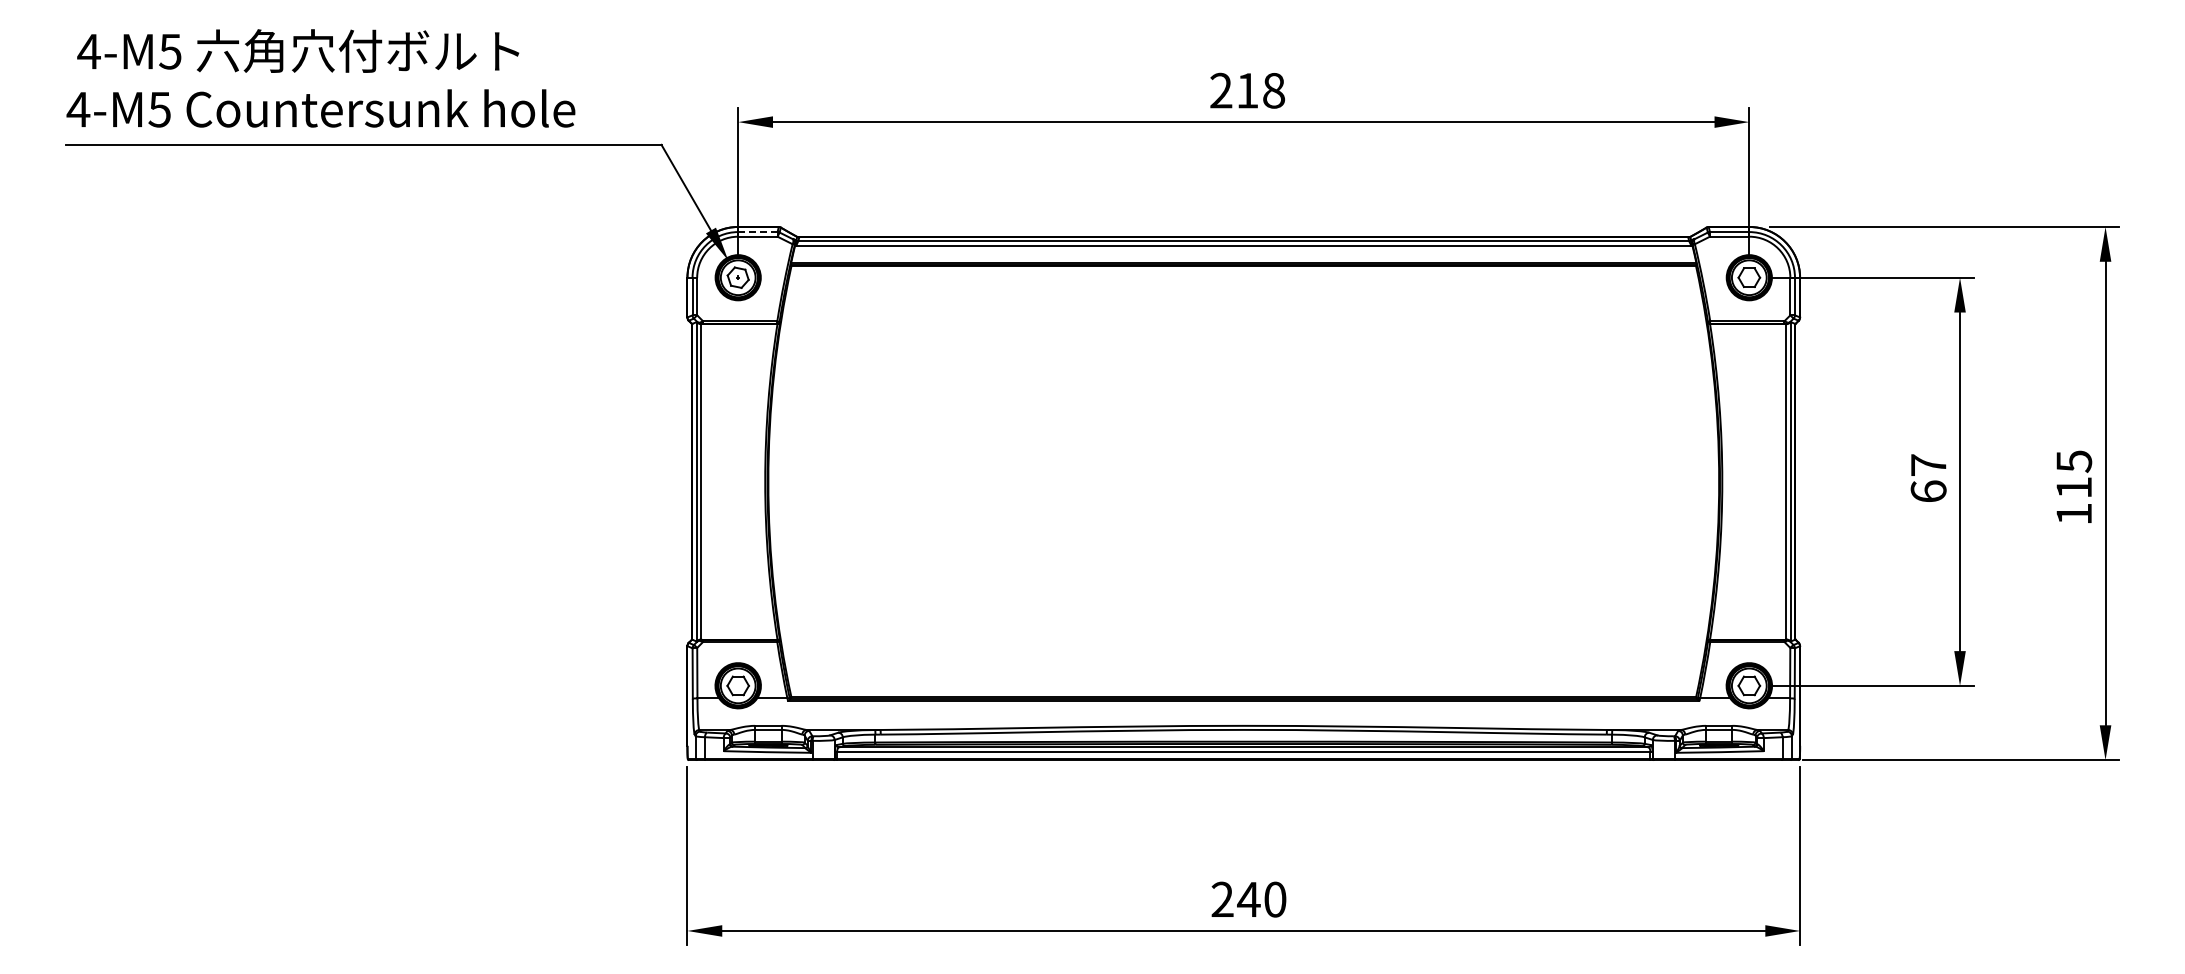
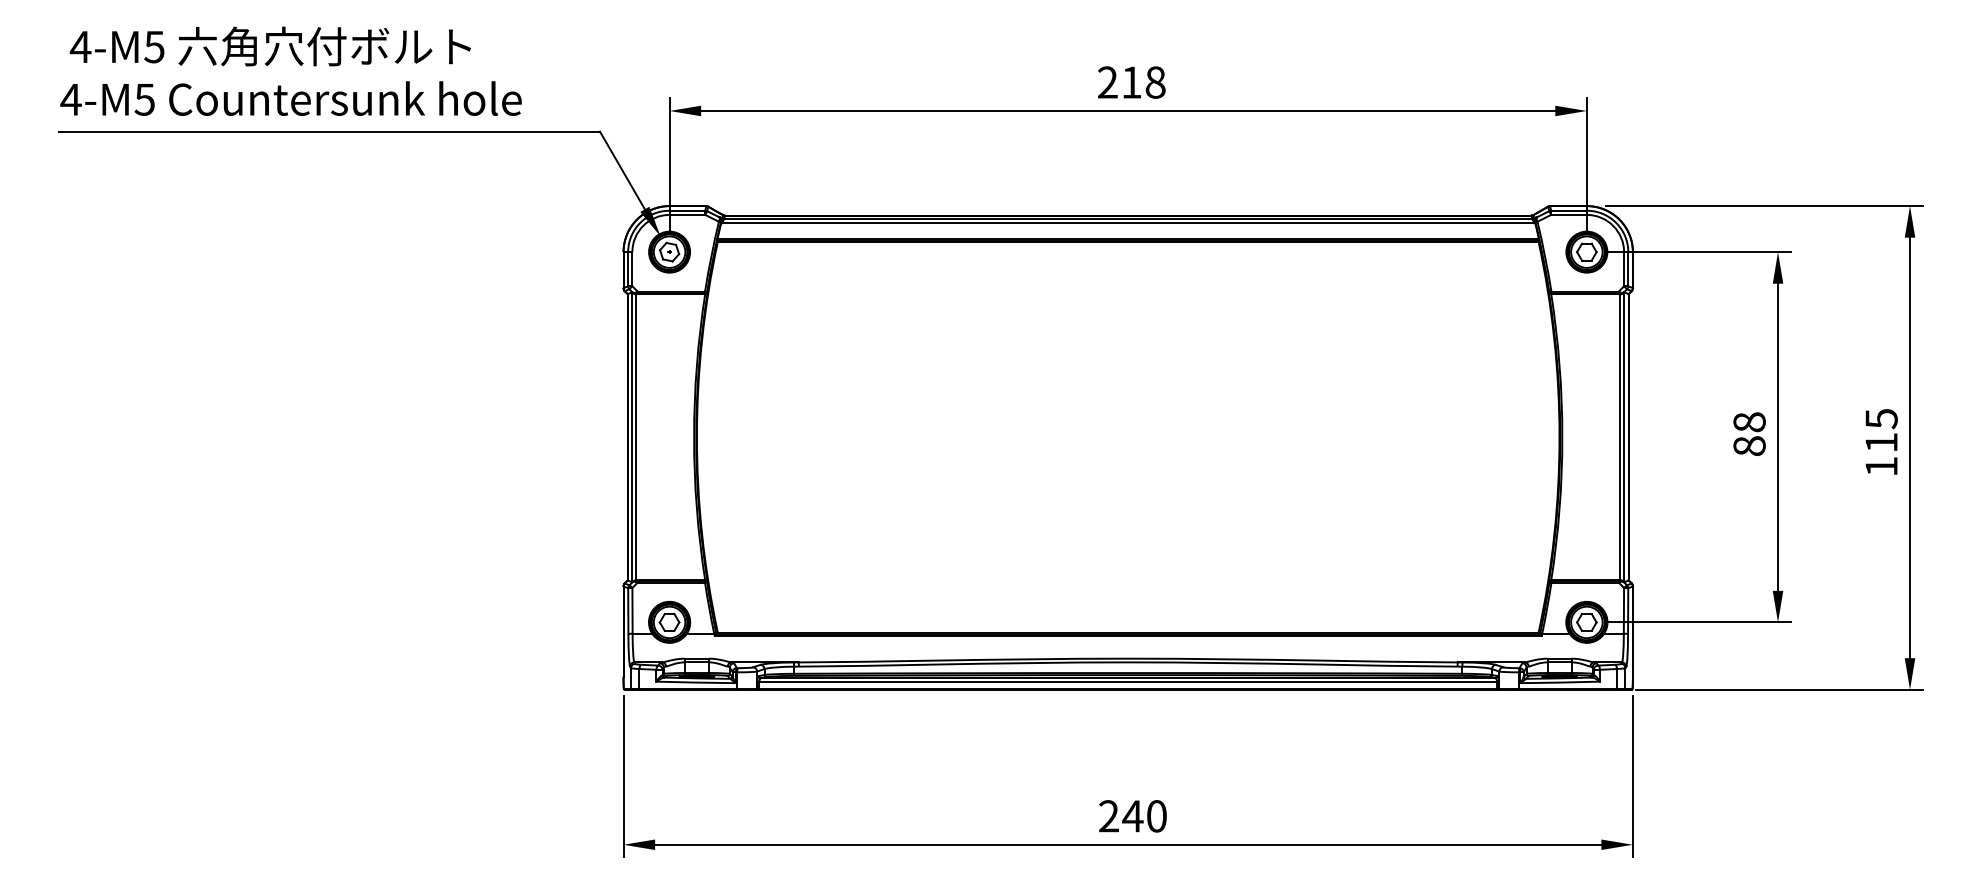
line: (757, 232) -> (687, 211), dashed -> solid
text: (1928, 478) -> (1749, 434), 67 -> 88

